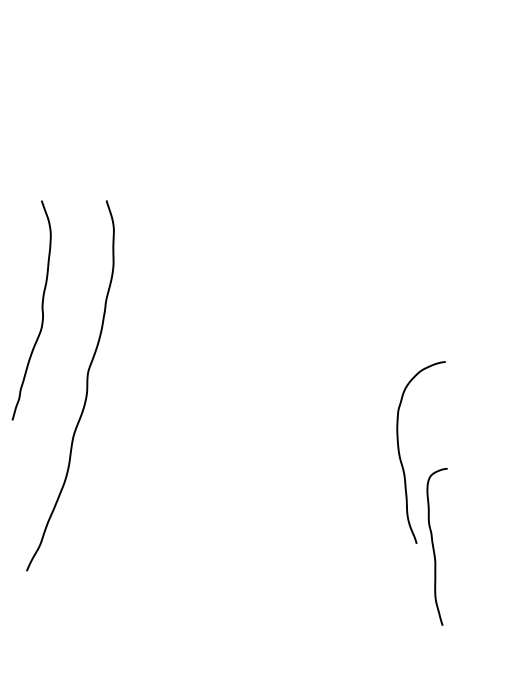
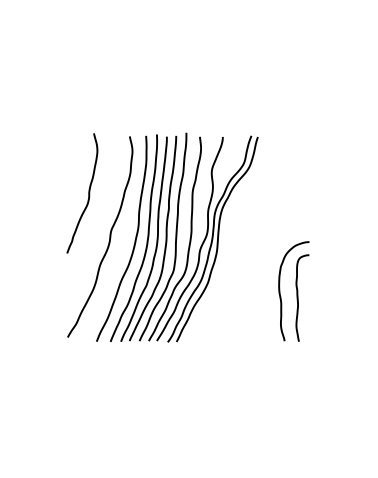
part: (208, 374) -> (177, 237), added
curve: (434, 546) -> (298, 297), moved

